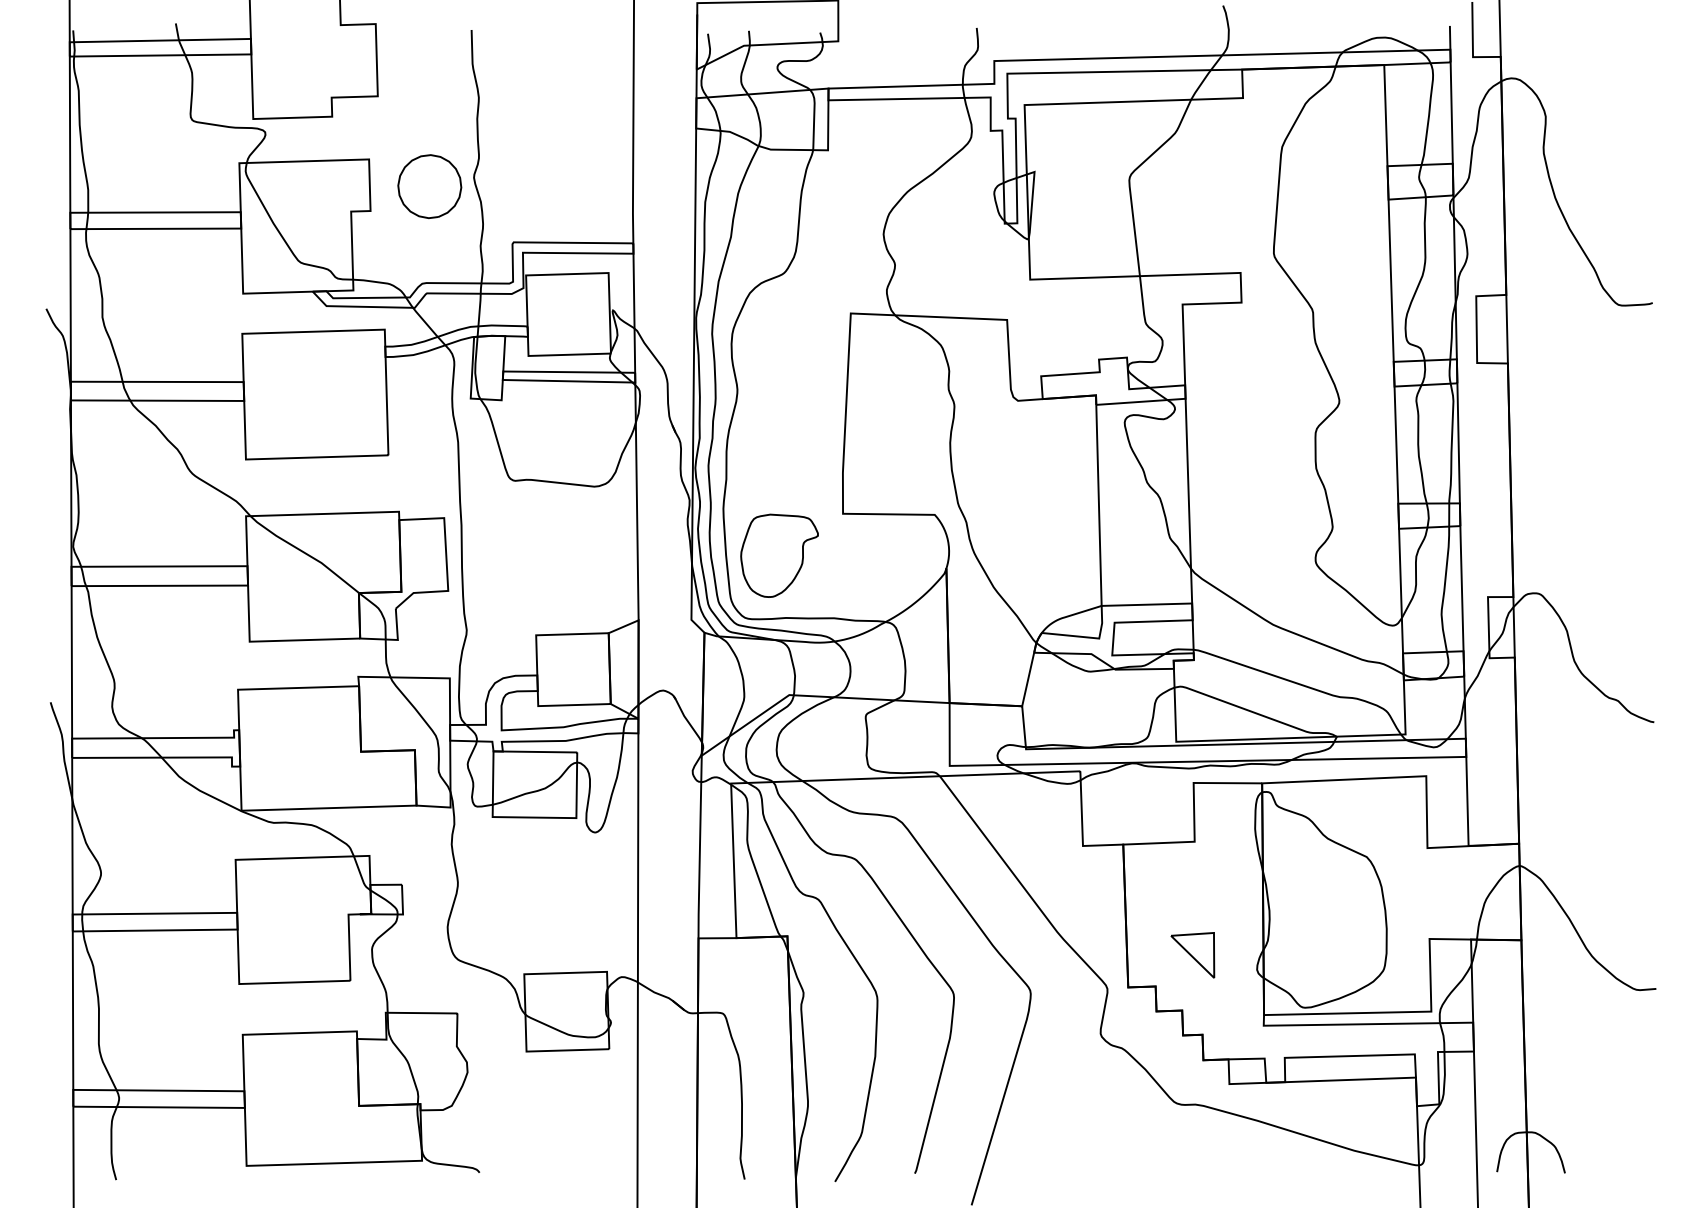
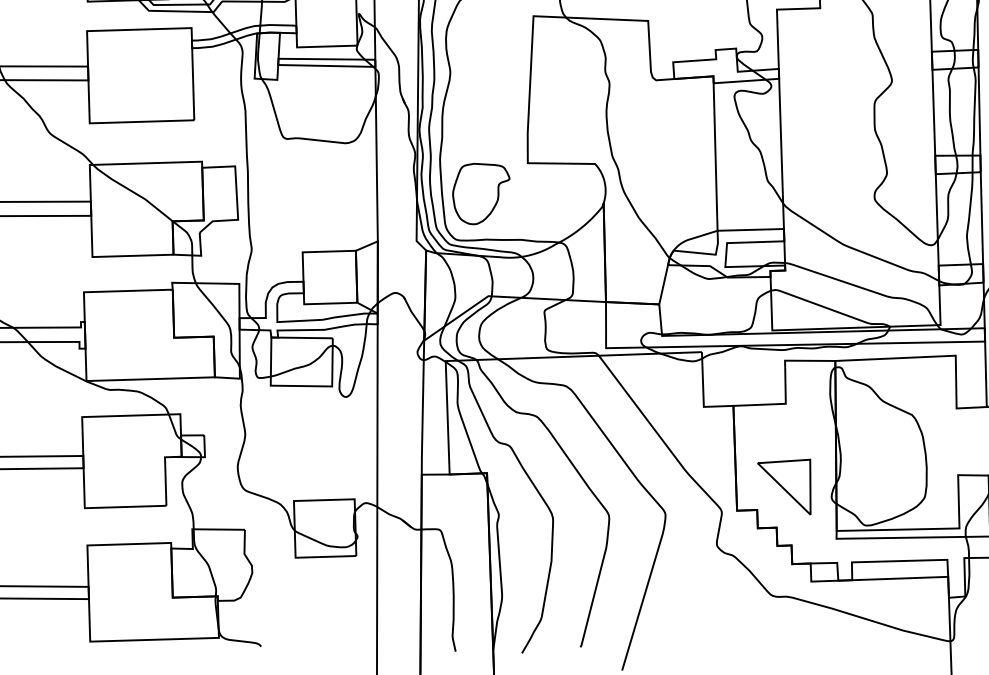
part: (1192, 955) -> (784, 487), size x1.67

